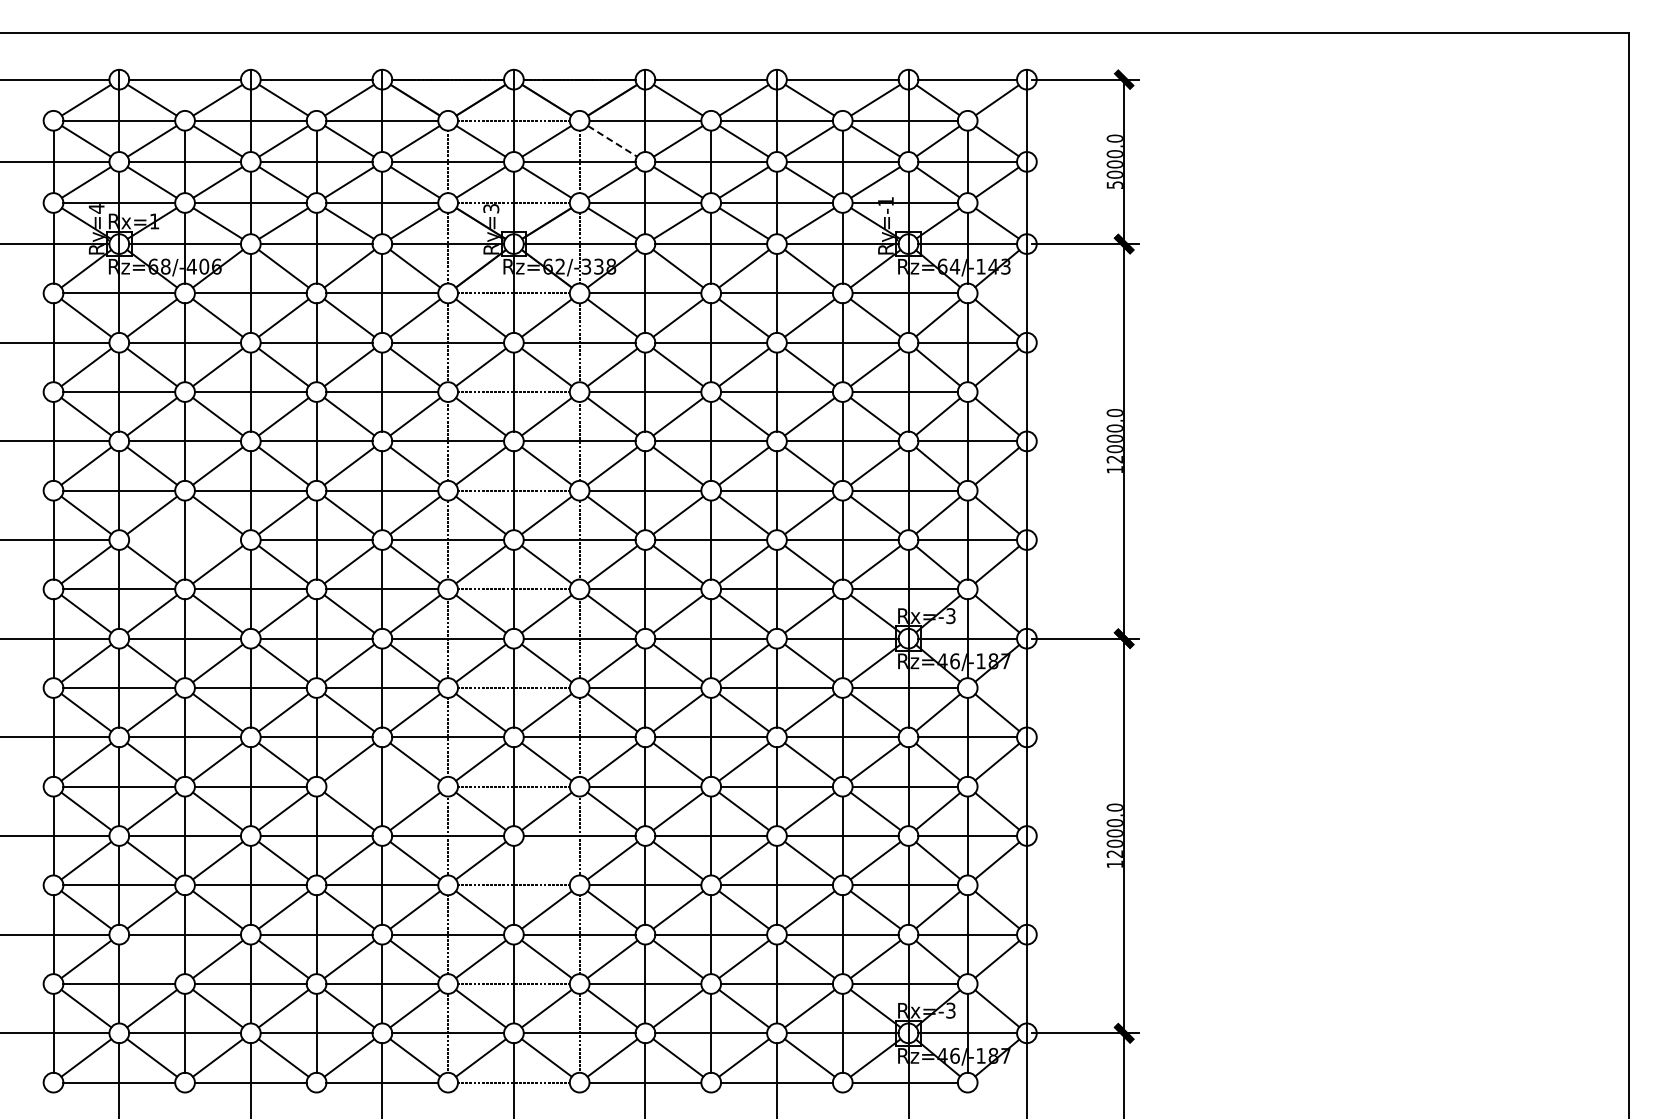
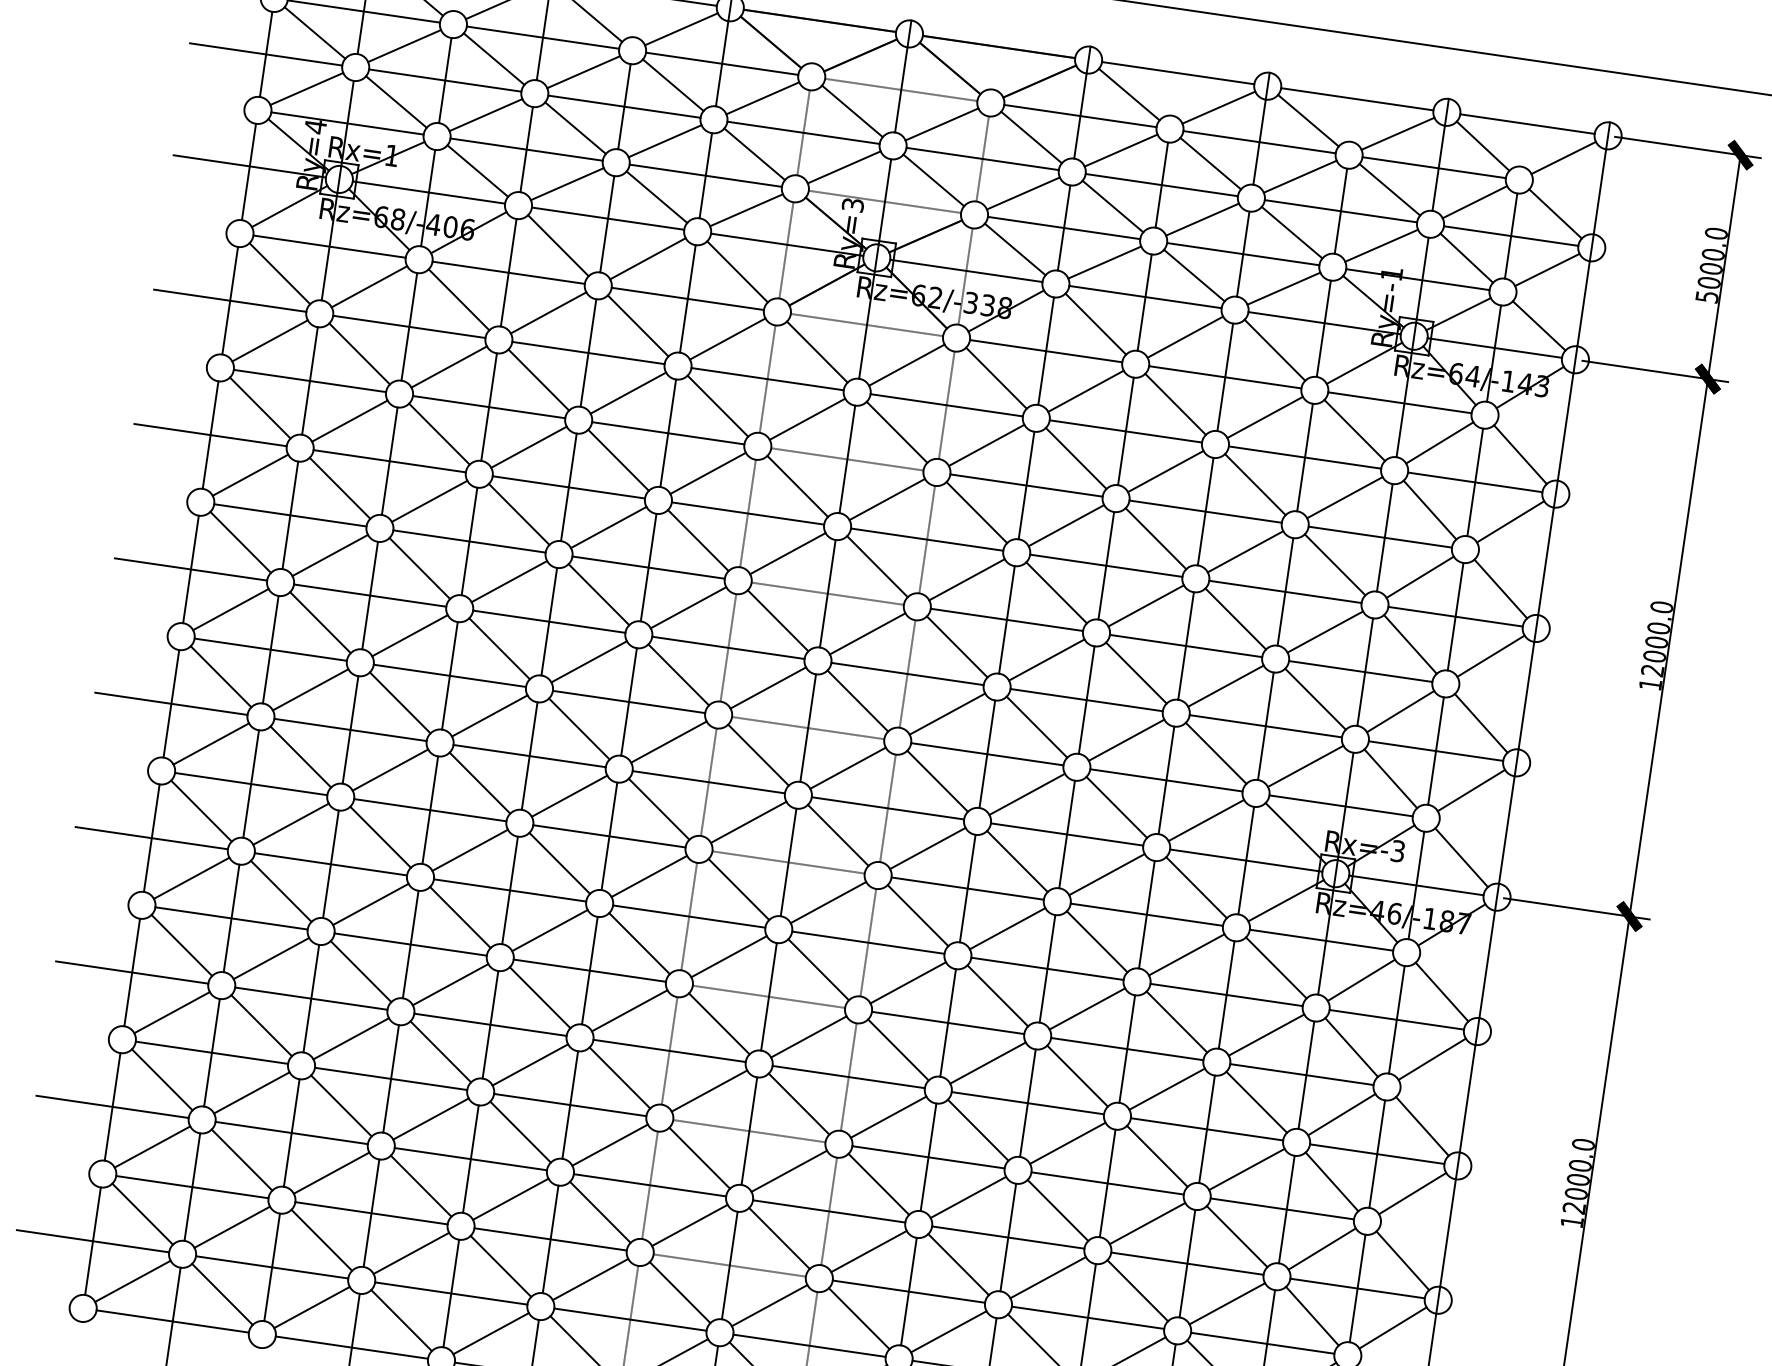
line: (612, 141) -> (1031, 137), dashed -> solid
line: (184, 540) -> (369, 596), added
line: (382, 786) -> (590, 970), added
line: (546, 860) -> (798, 1103), added
line: (152, 959) -> (242, 1160), added

